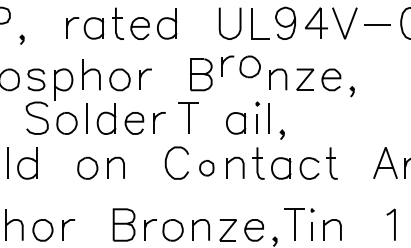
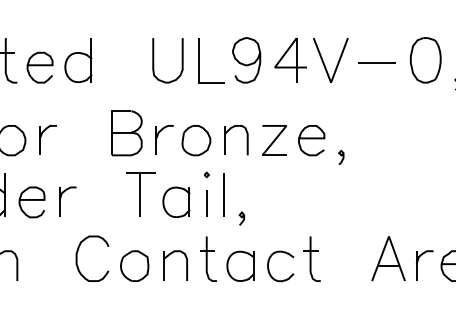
part: (240, 66) -> (182, 140), moved
part: (188, 117) -> (140, 193), moved
part: (206, 167) -> (134, 264), size x1.43

